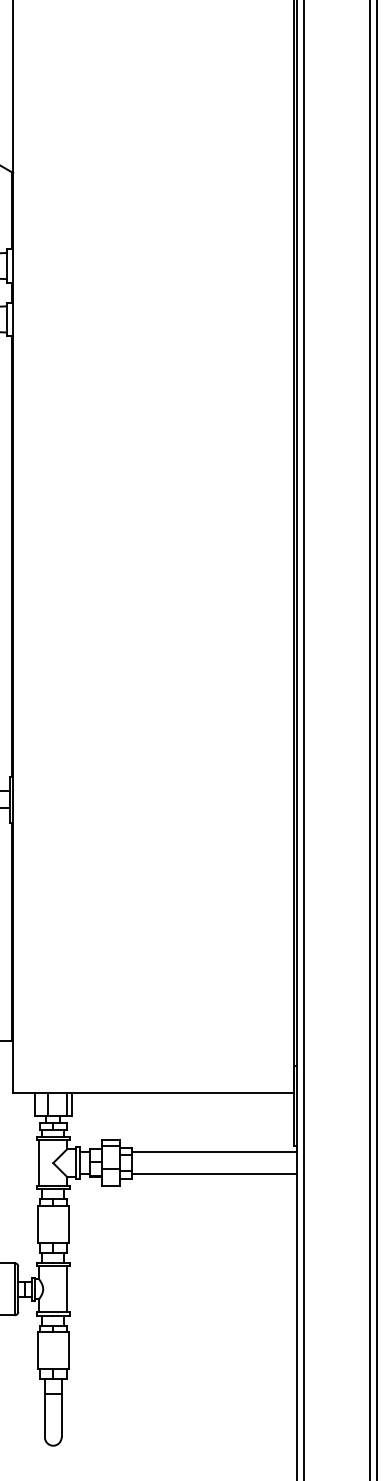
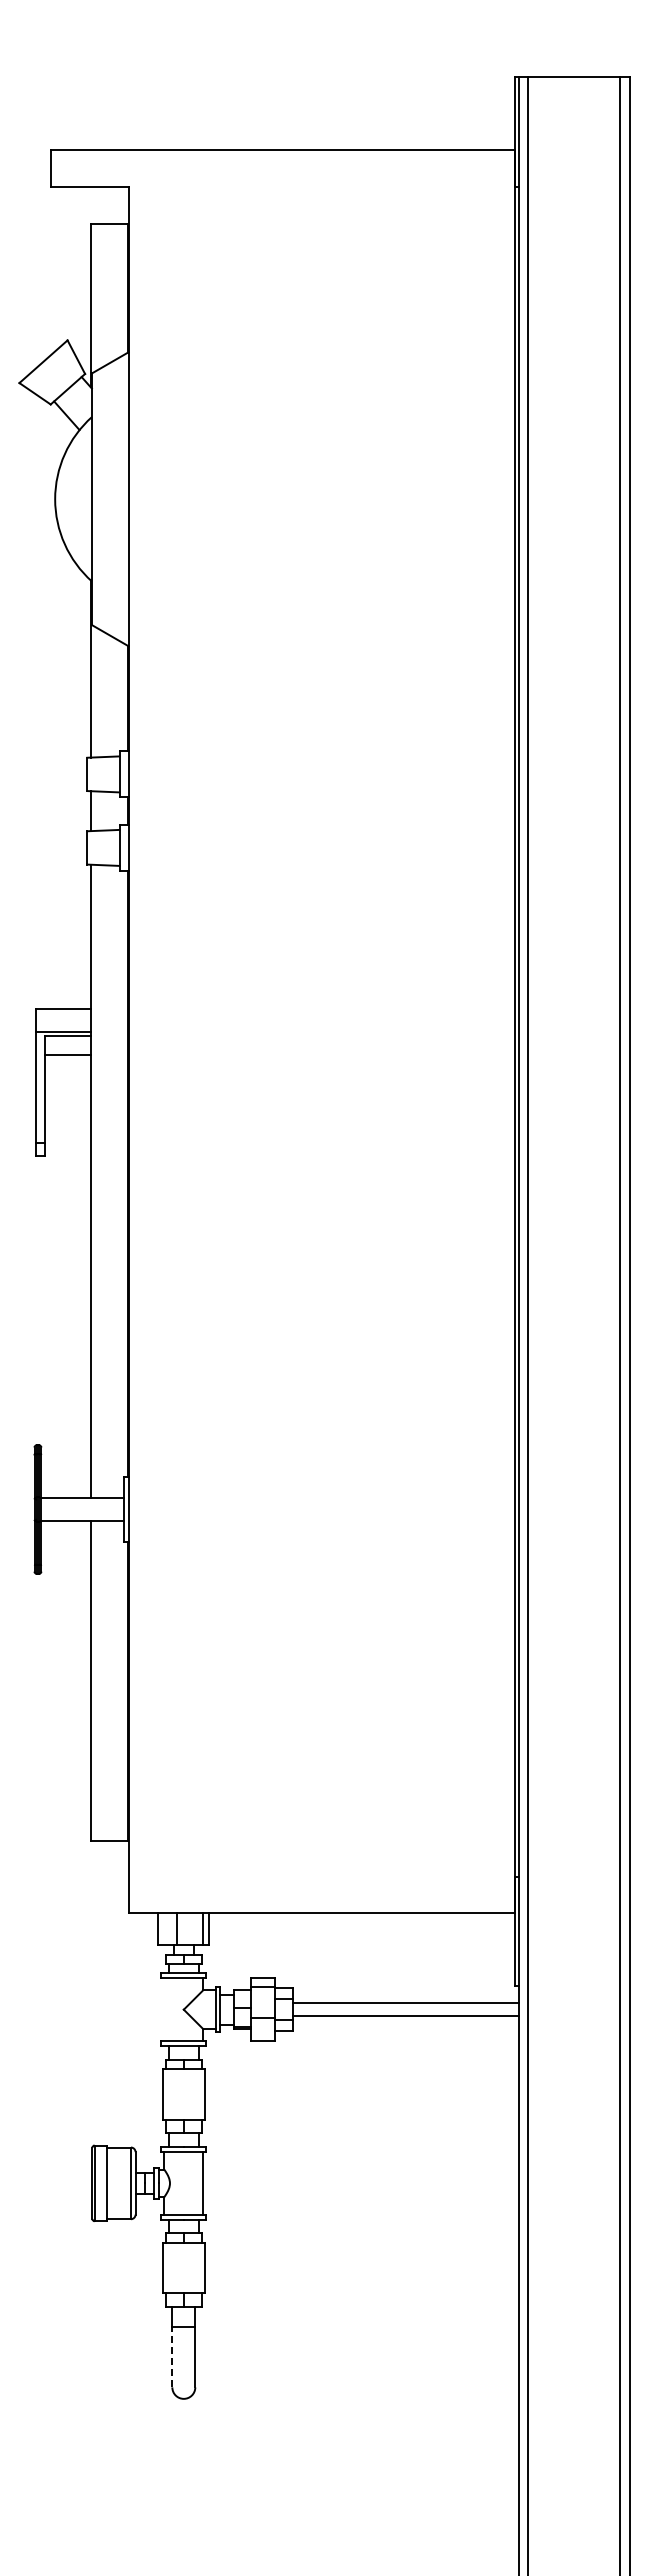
line: (214, 1152) -> (405, 2015), moved
line: (39, 1162) -> (164, 2009), removed
line: (214, 1173) -> (405, 2002), moved
line: (45, 1414) -> (172, 2356), solid -> dashed

